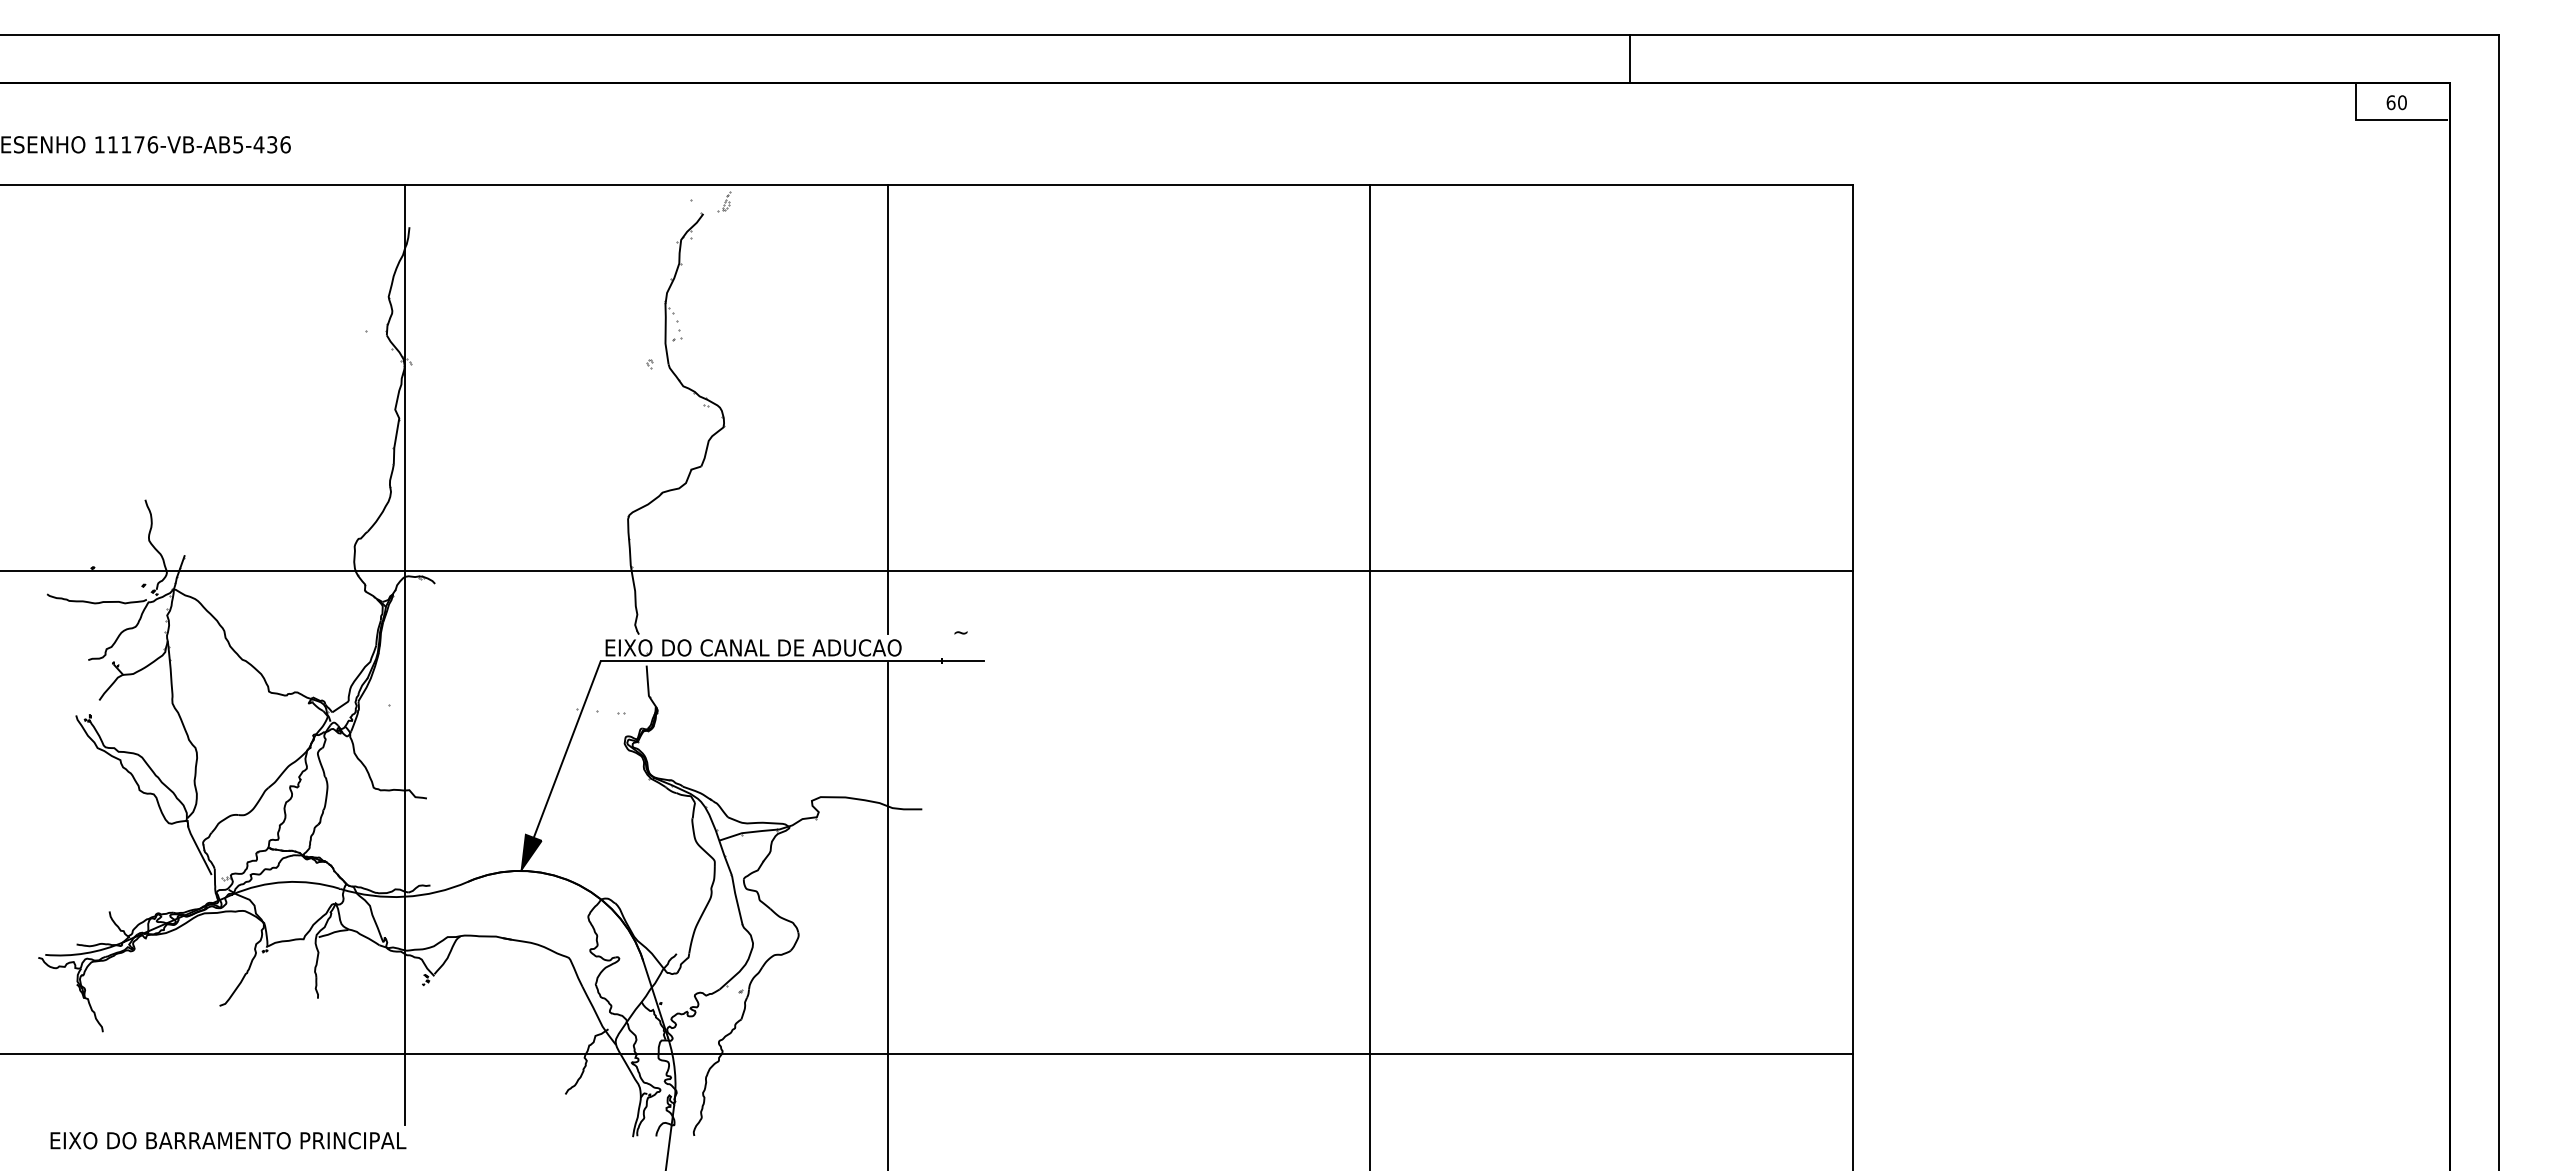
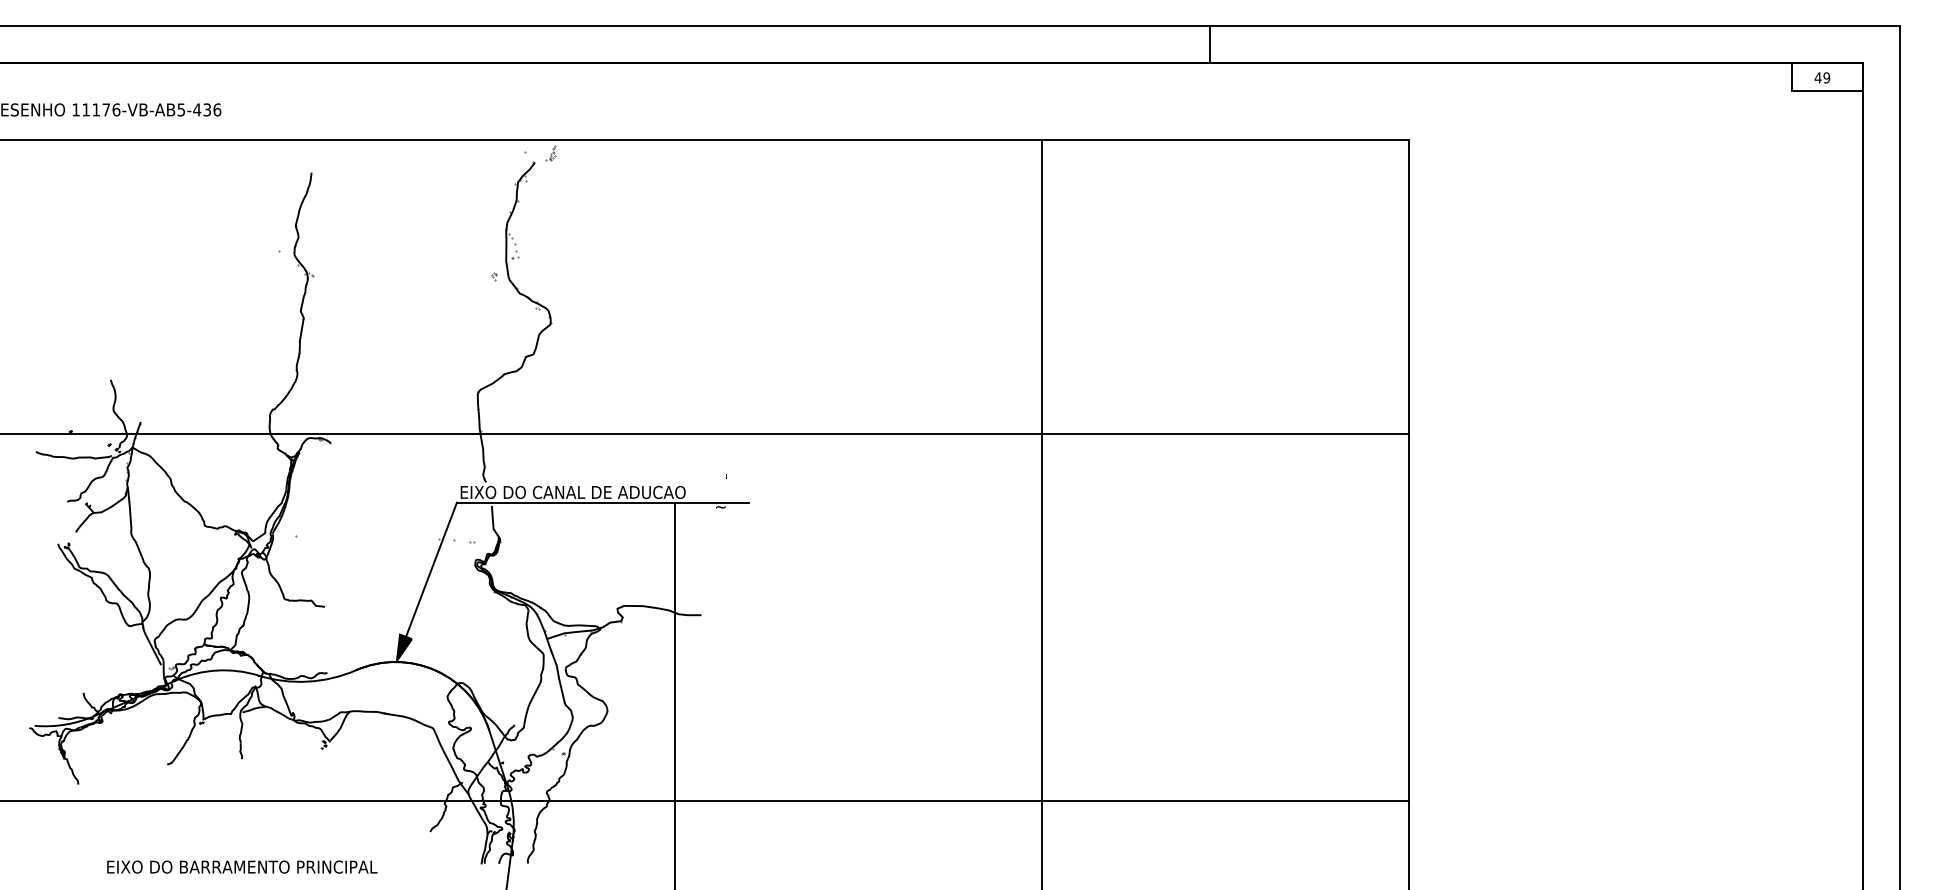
line: (1629, 58) -> (1209, 44), moved
text: (2396, 102) -> (1822, 77), 60 -> 49
line: (887, 408) -> (674, 310), removed
text: (960, 628) -> (730, 477), ~ -> '
line: (405, 654) -> (308, 497), removed
text: (947, 663) -> (720, 504), ' -> ~
text: (228, 1140) -> (242, 866), moved

